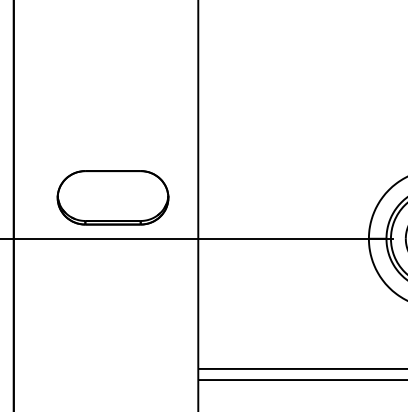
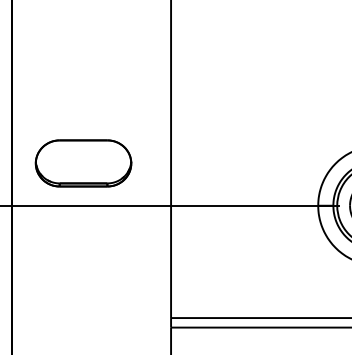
part: (112, 197) -> (83, 163), moved

